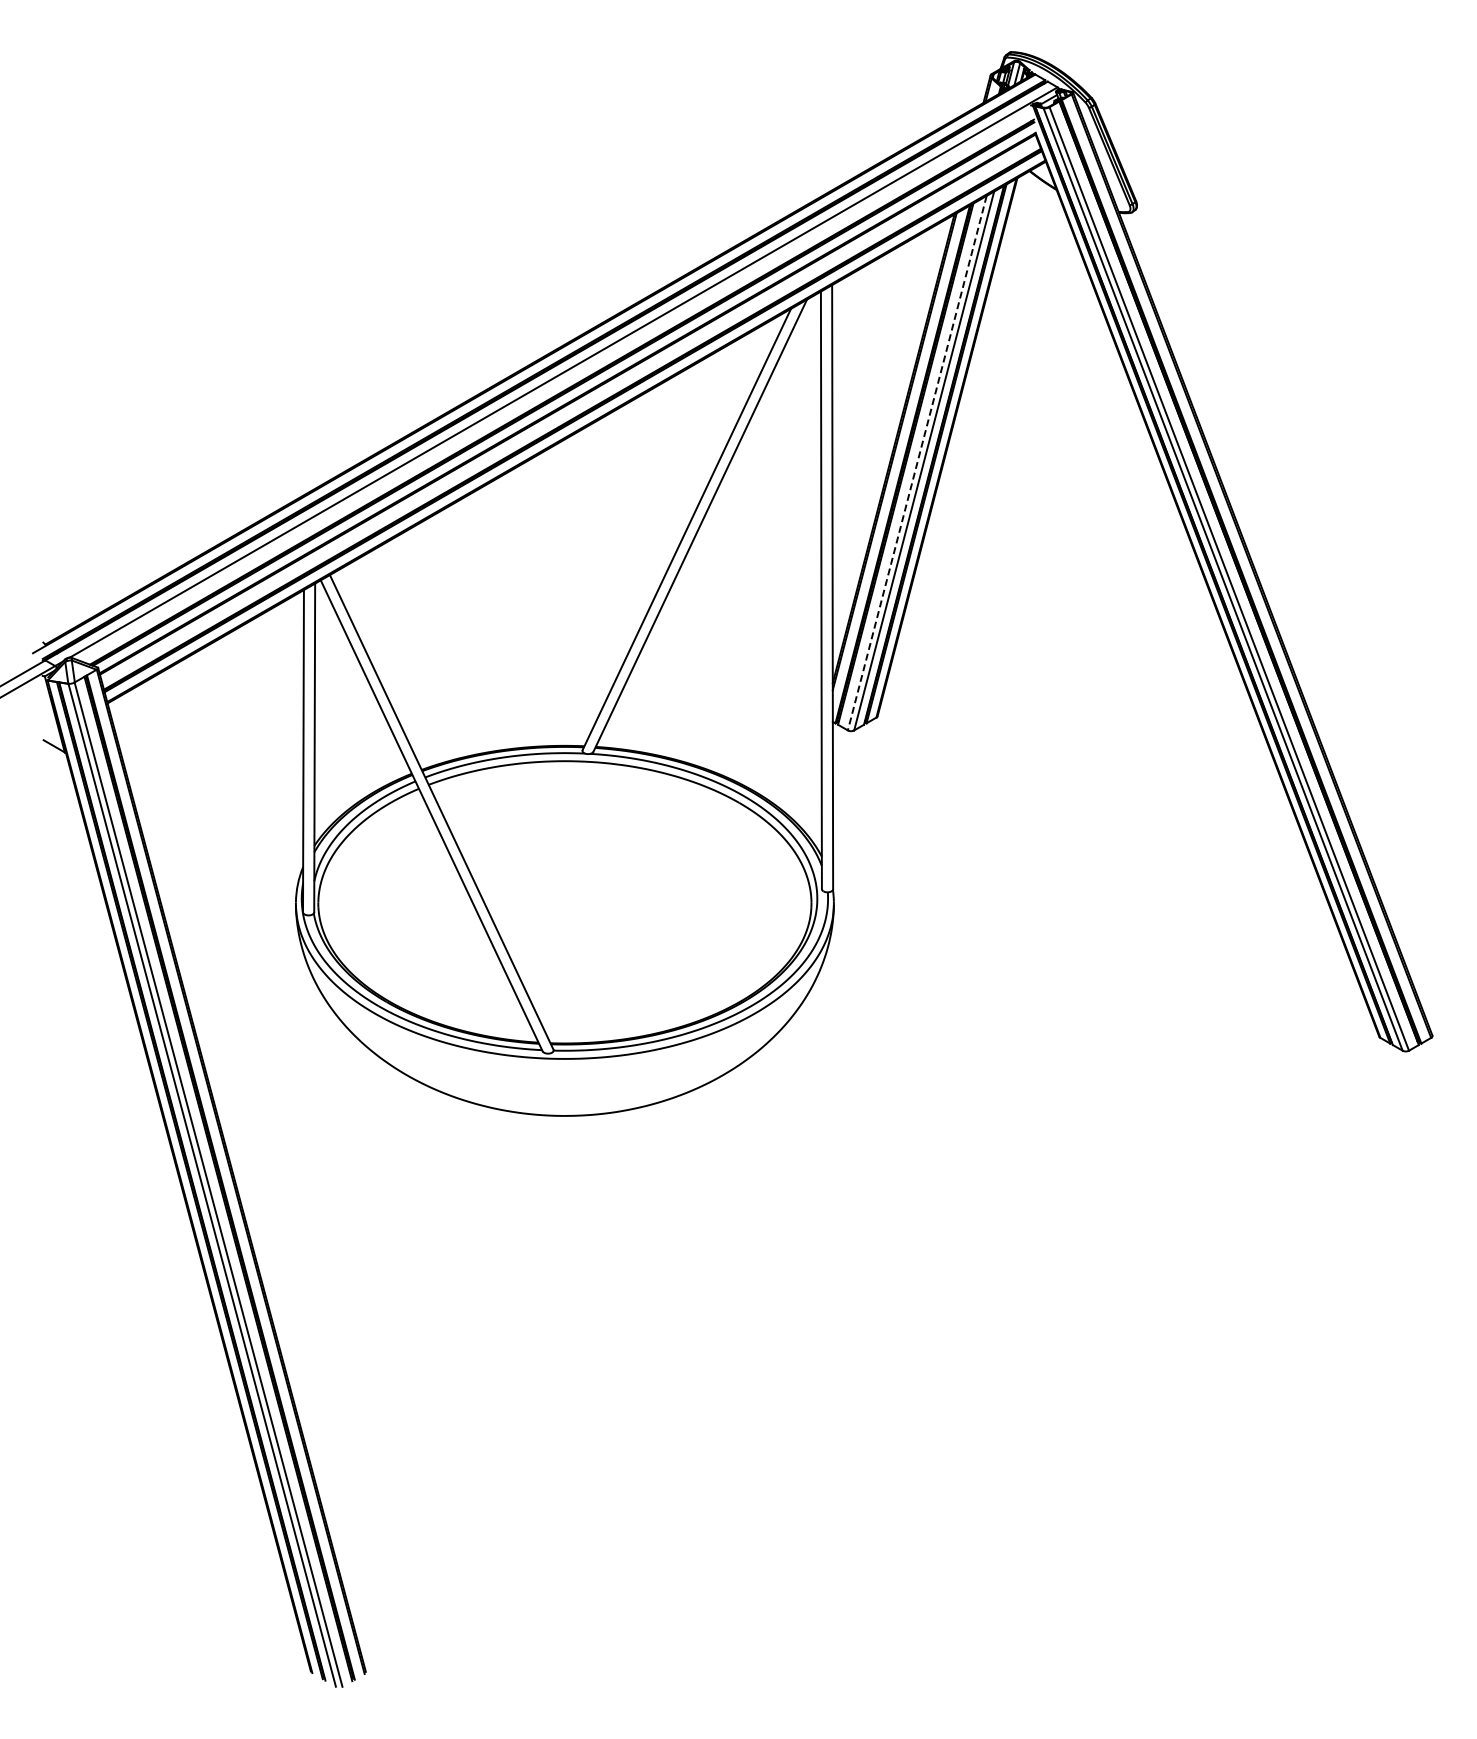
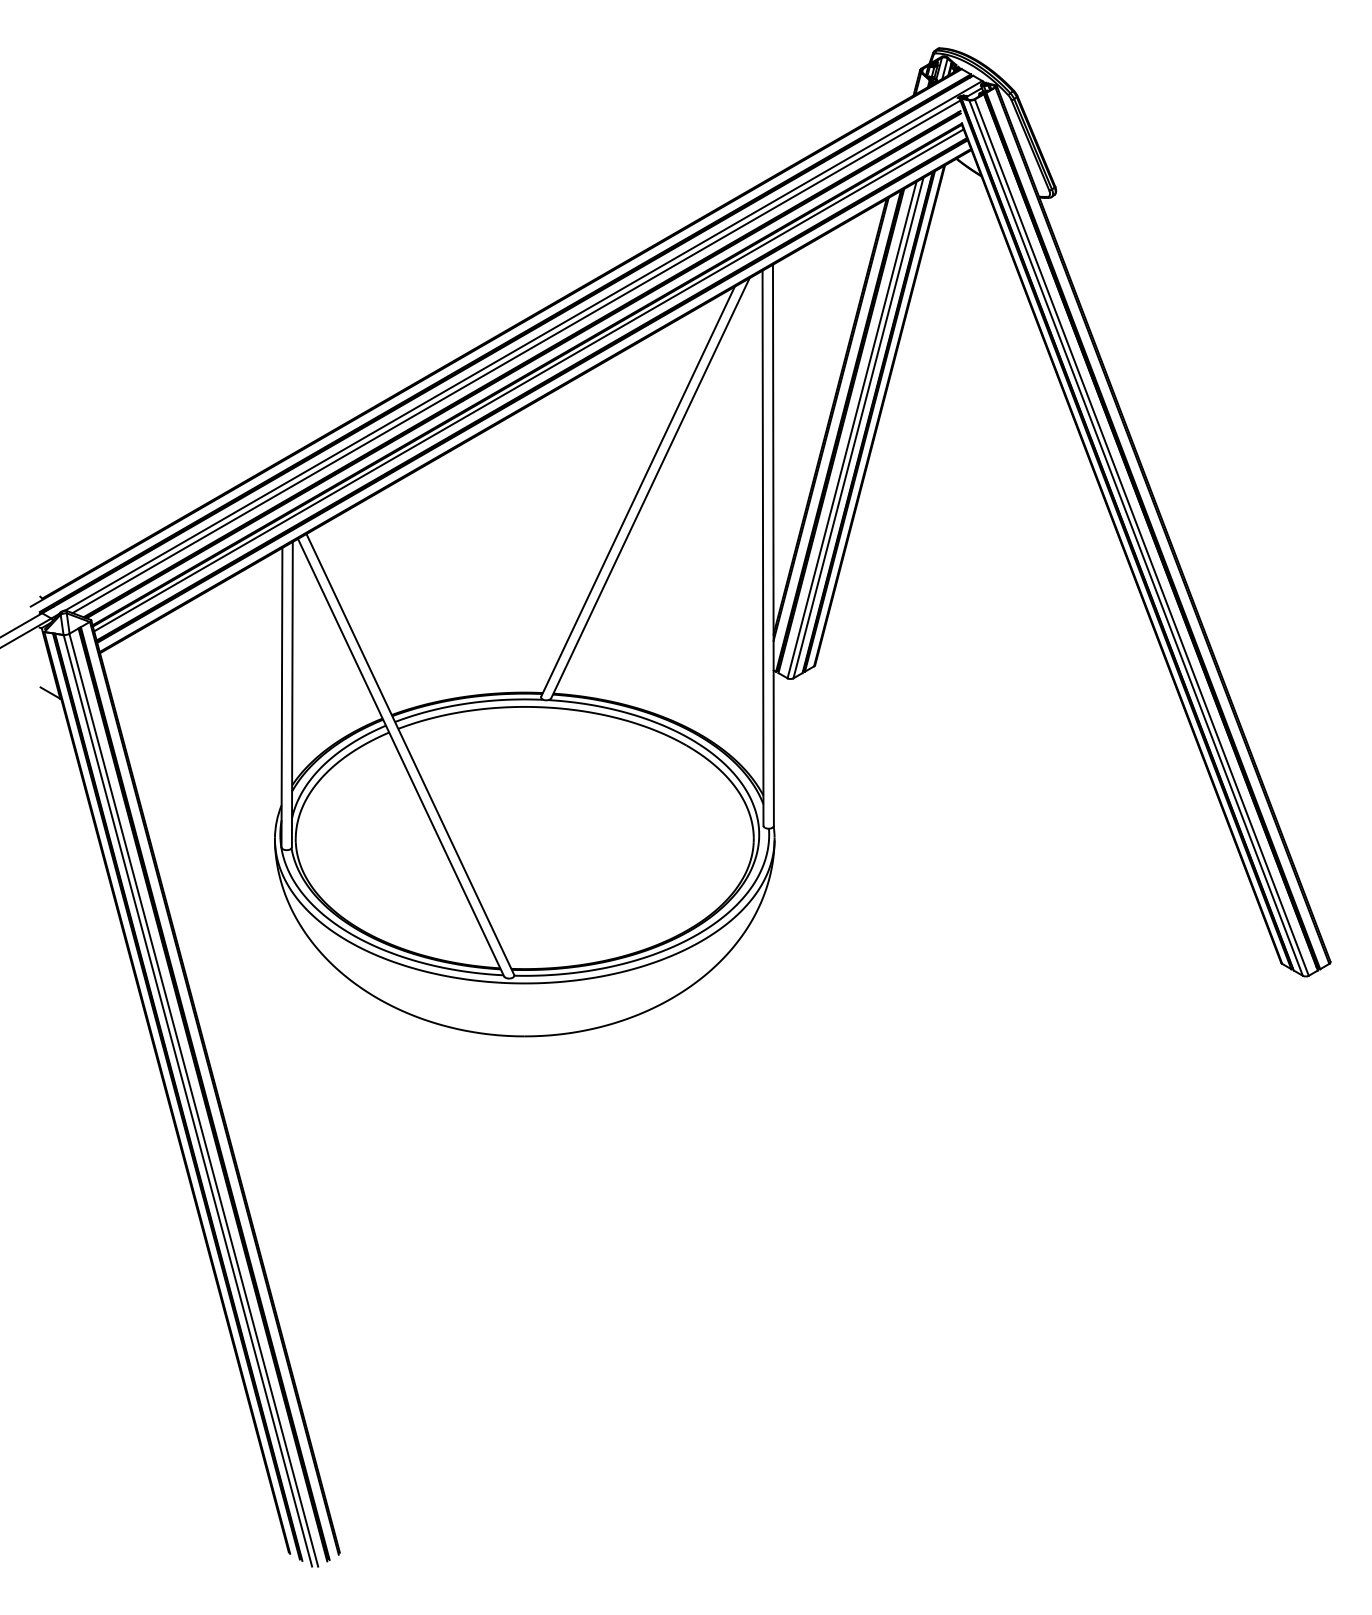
line: (555, 384) -> (516, 357), added
line: (569, 409) -> (529, 380), added
line: (917, 463) -> (852, 430), dashed -> solid

